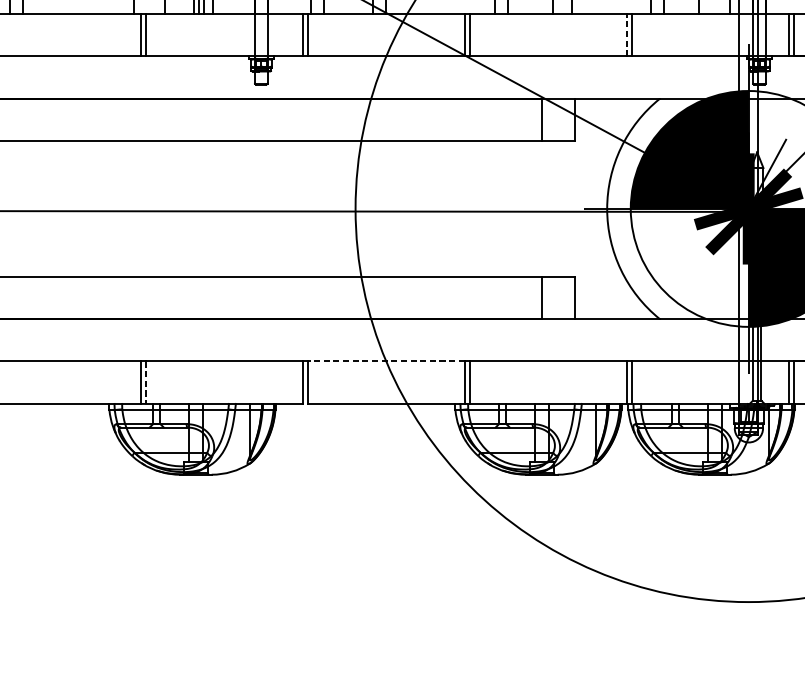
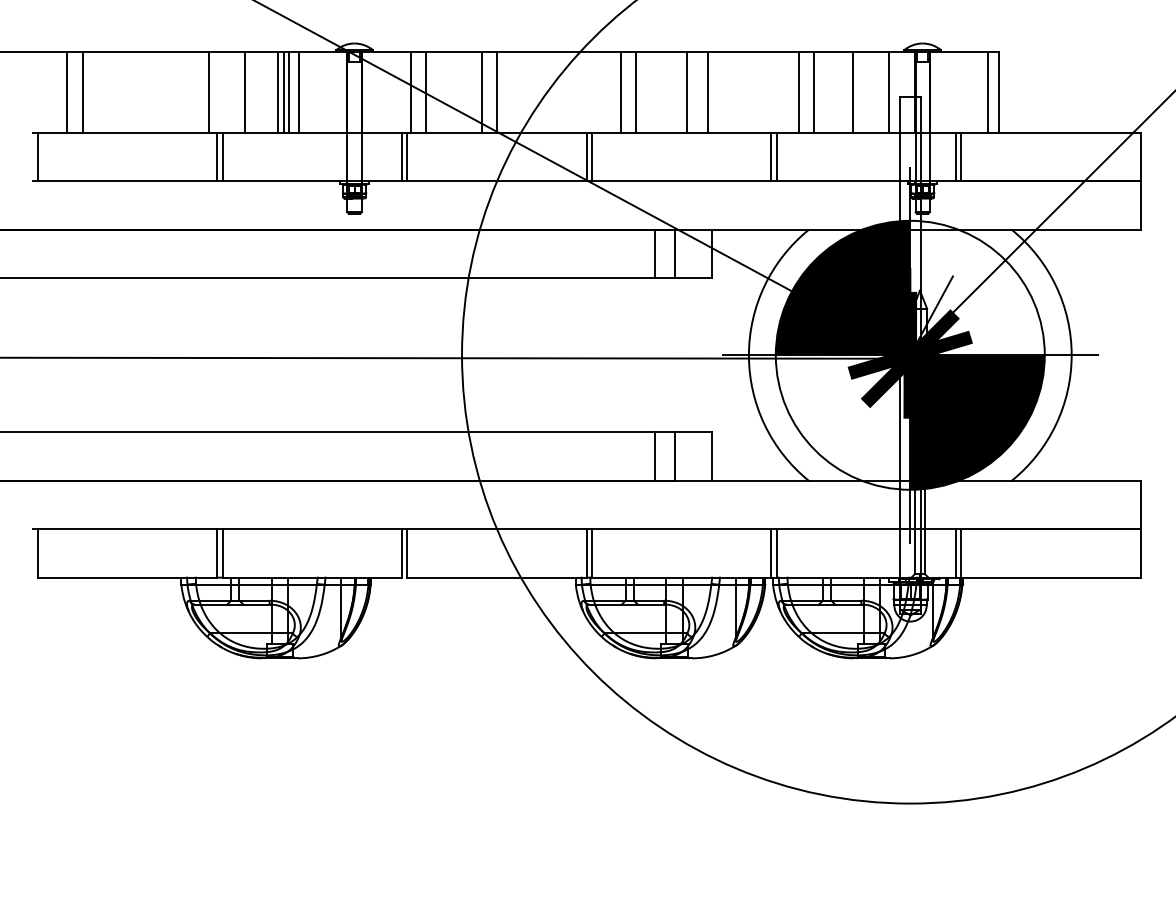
line: (626, 34) -> (771, 156), dashed -> solid
line: (524, 119) -> (654, 253), added
line: (524, 297) -> (654, 456), added
line: (386, 361) -> (497, 529), dashed -> solid
line: (145, 382) -> (222, 553), dashed -> solid

